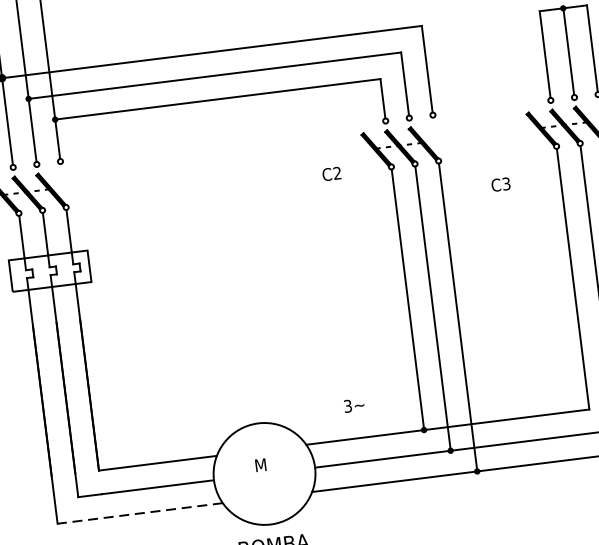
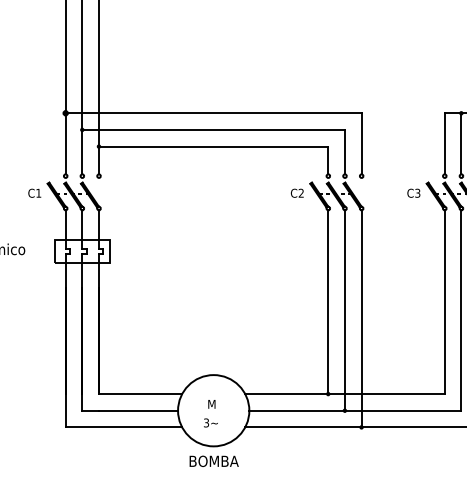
text: (330, 173) -> (296, 192), moved
text: (500, 183) -> (413, 192), moved
text: (353, 404) -> (210, 422), moved
line: (139, 513) -> (123, 427), dashed -> solid

